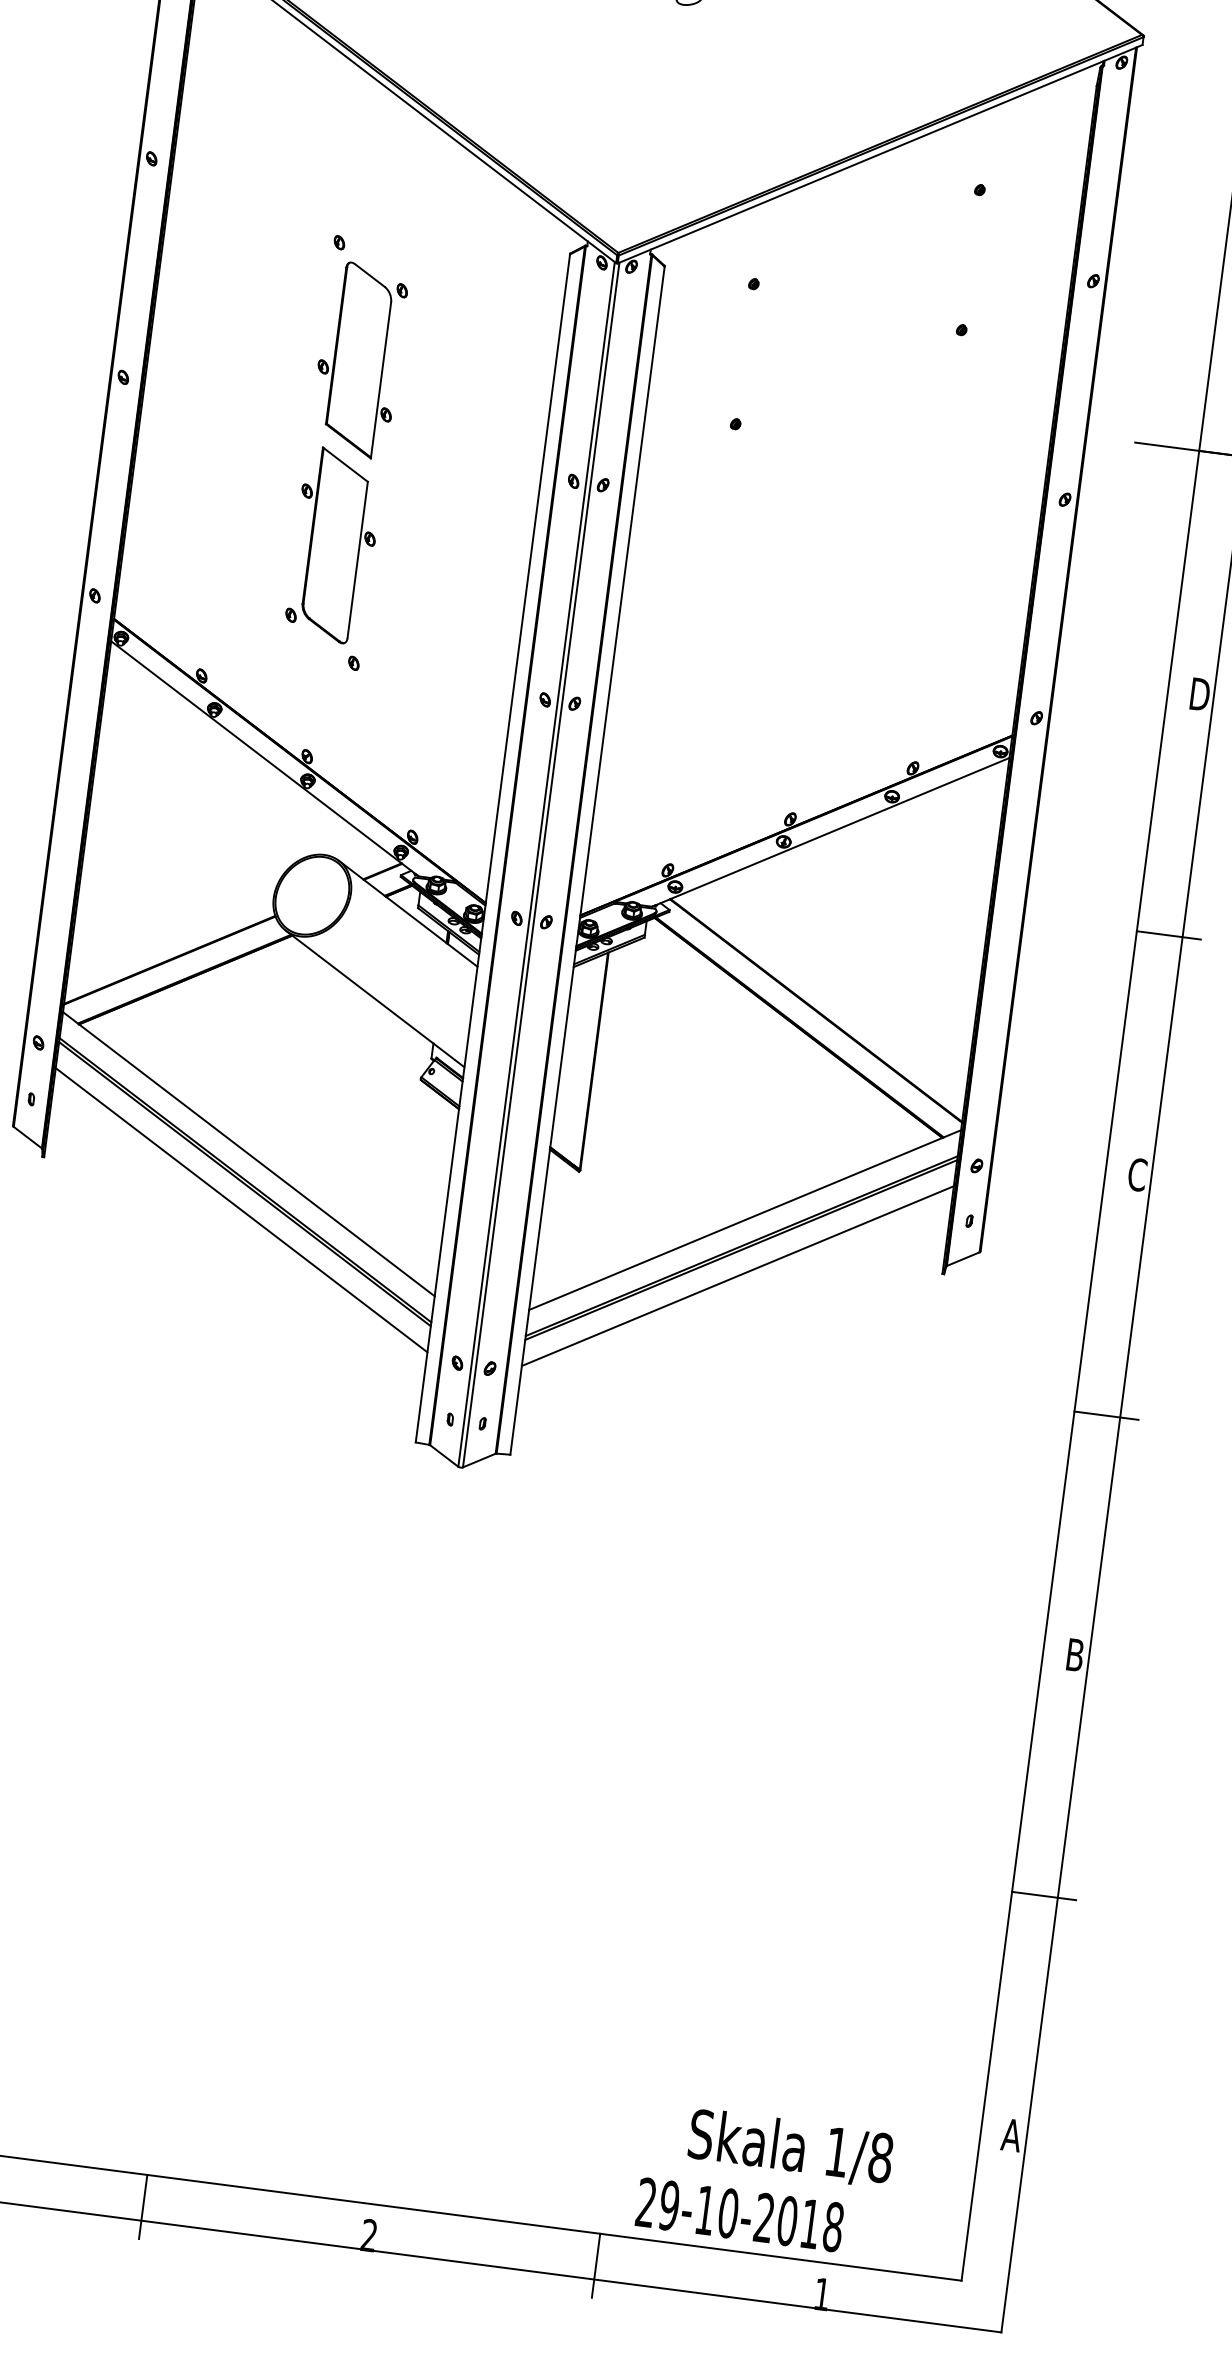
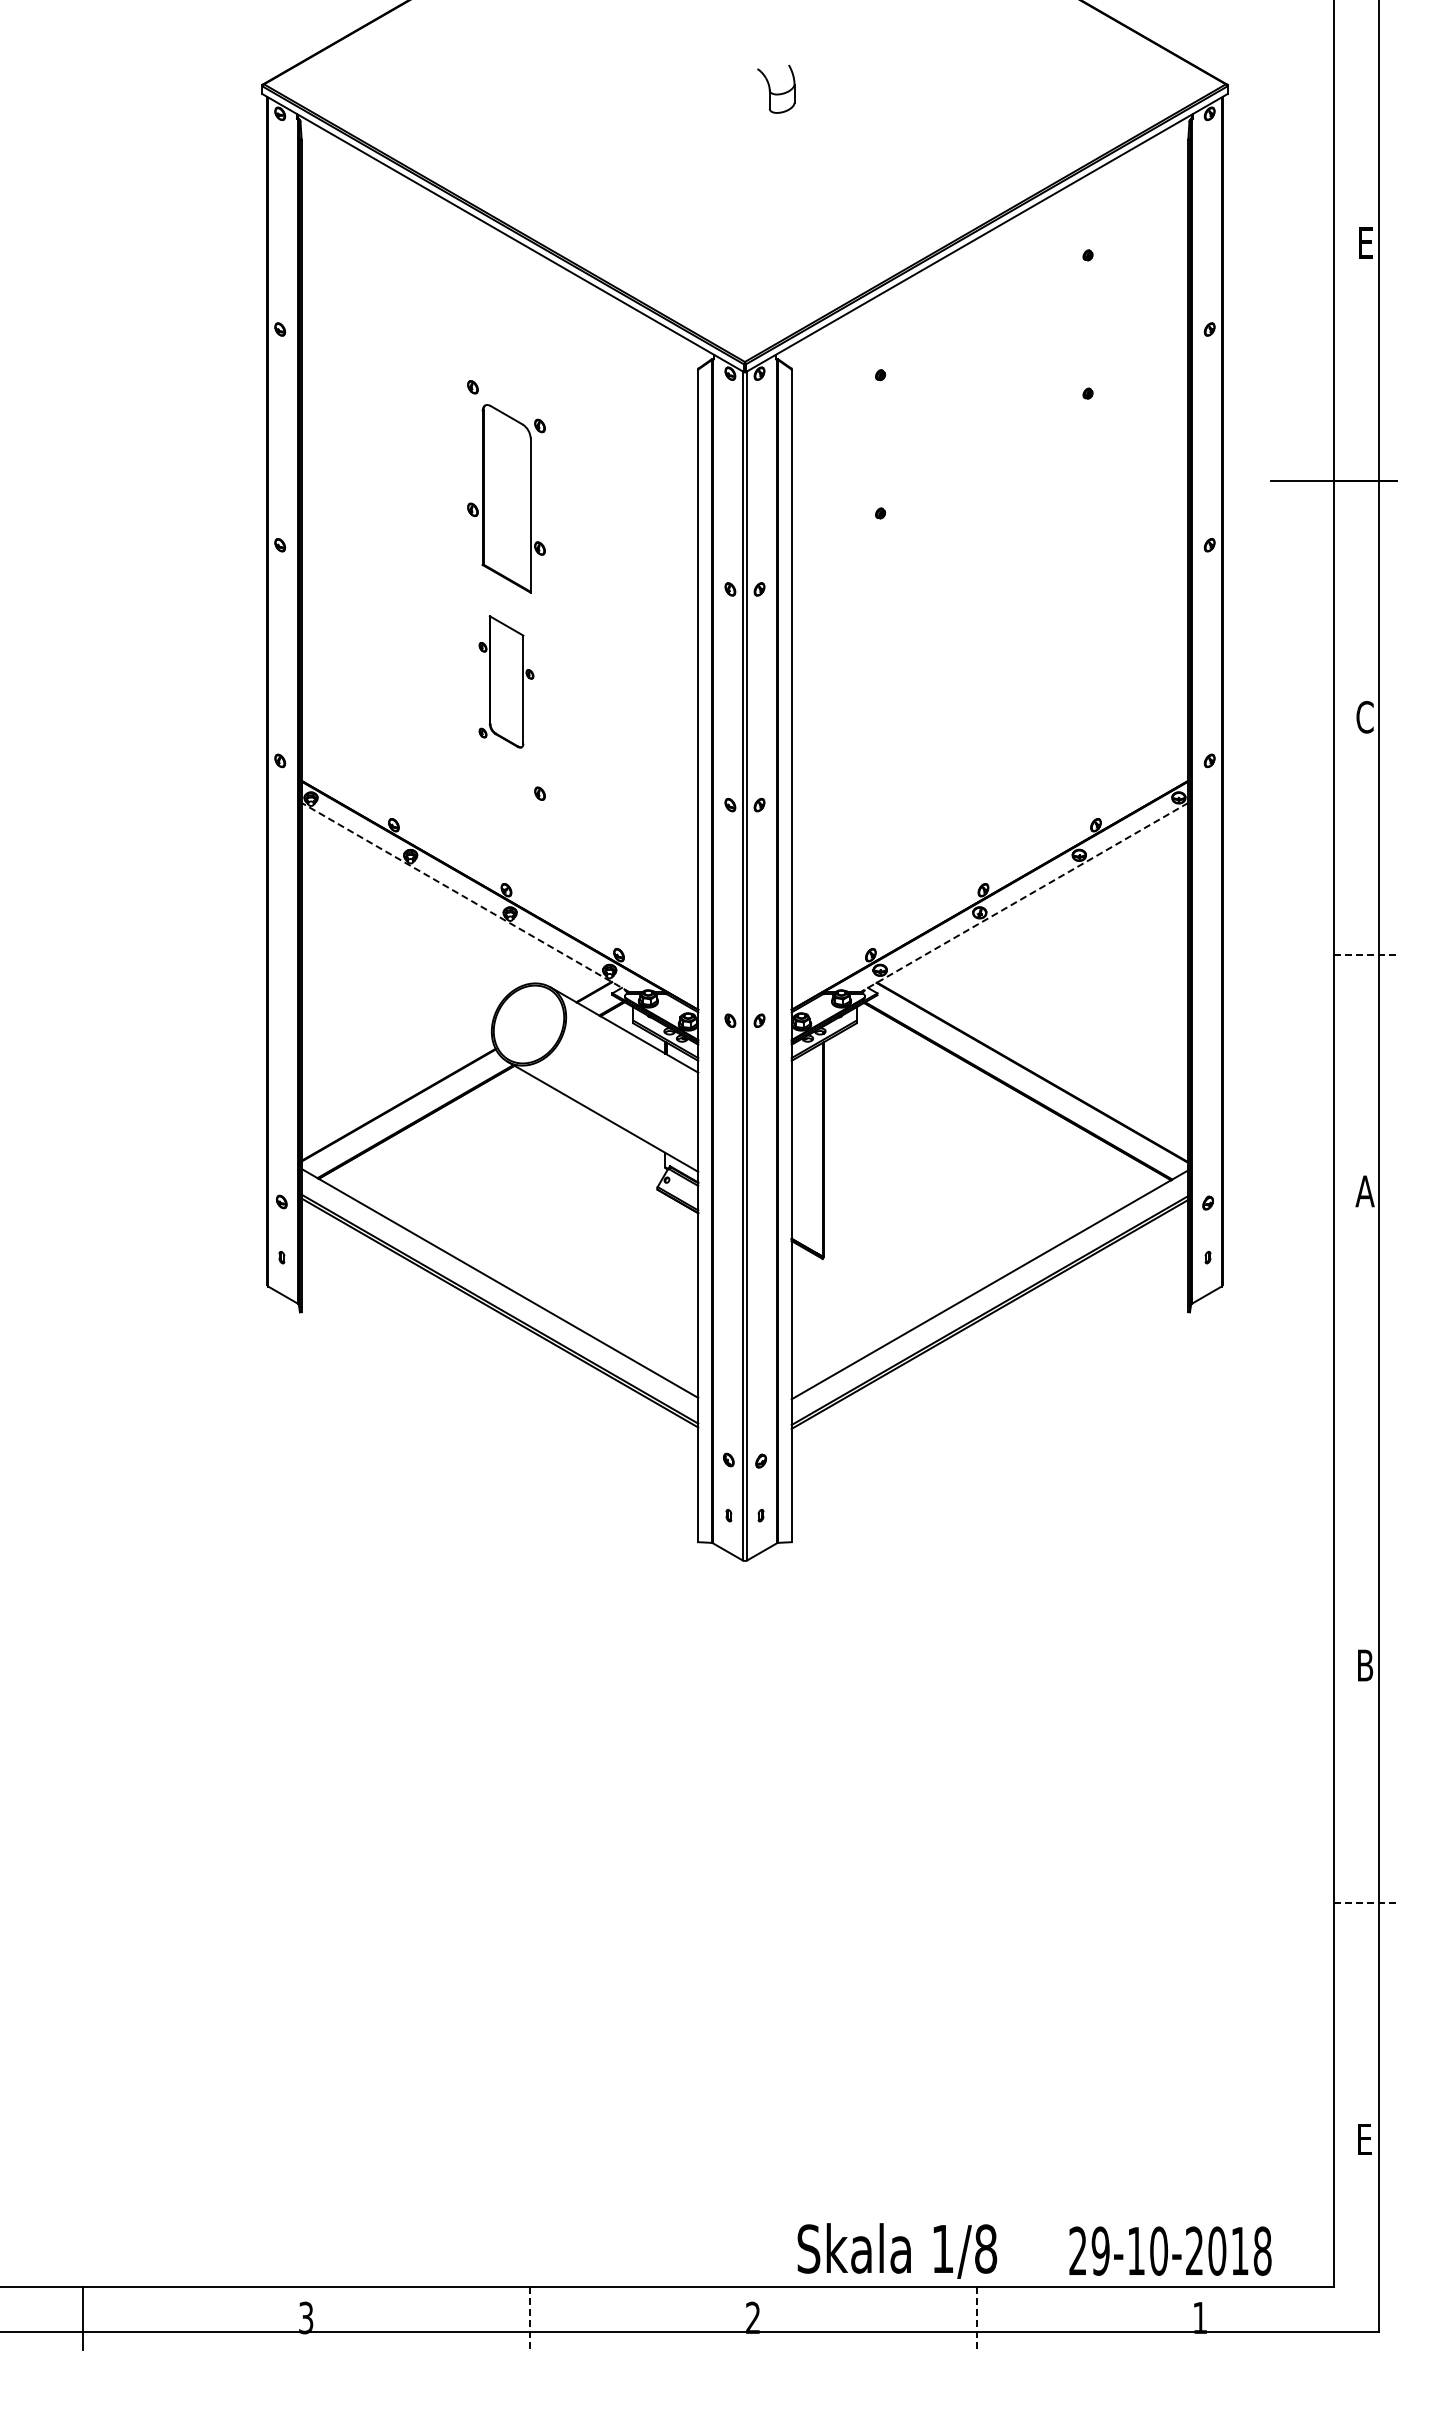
part: (334, 545) -> (506, 681), size x0.7
text: (1200, 694) -> (1365, 717), D -> C
line: (264, 758) -> (465, 897), solid -> dashed
line: (830, 832) -> (1023, 897), solid -> dashed
line: (1168, 935) -> (1365, 955), solid -> dashed
text: (1136, 1174) -> (1364, 1191), C -> A
line: (241, 1209) -> (499, 1338), removed
line: (737, 1275) -> (989, 1339), removed
line: (1106, 1416) -> (1365, 1429), removed
line: (1044, 1896) -> (1365, 1903), solid -> dashed
text: (1011, 2135) -> (1363, 2139), A -> E
text: (791, 2147) -> (897, 2250), moved
line: (143, 2206) -> (530, 2318), solid -> dashed
text: (740, 2214) -> (1170, 2250), moved
line: (596, 2265) -> (977, 2318), solid -> dashed

